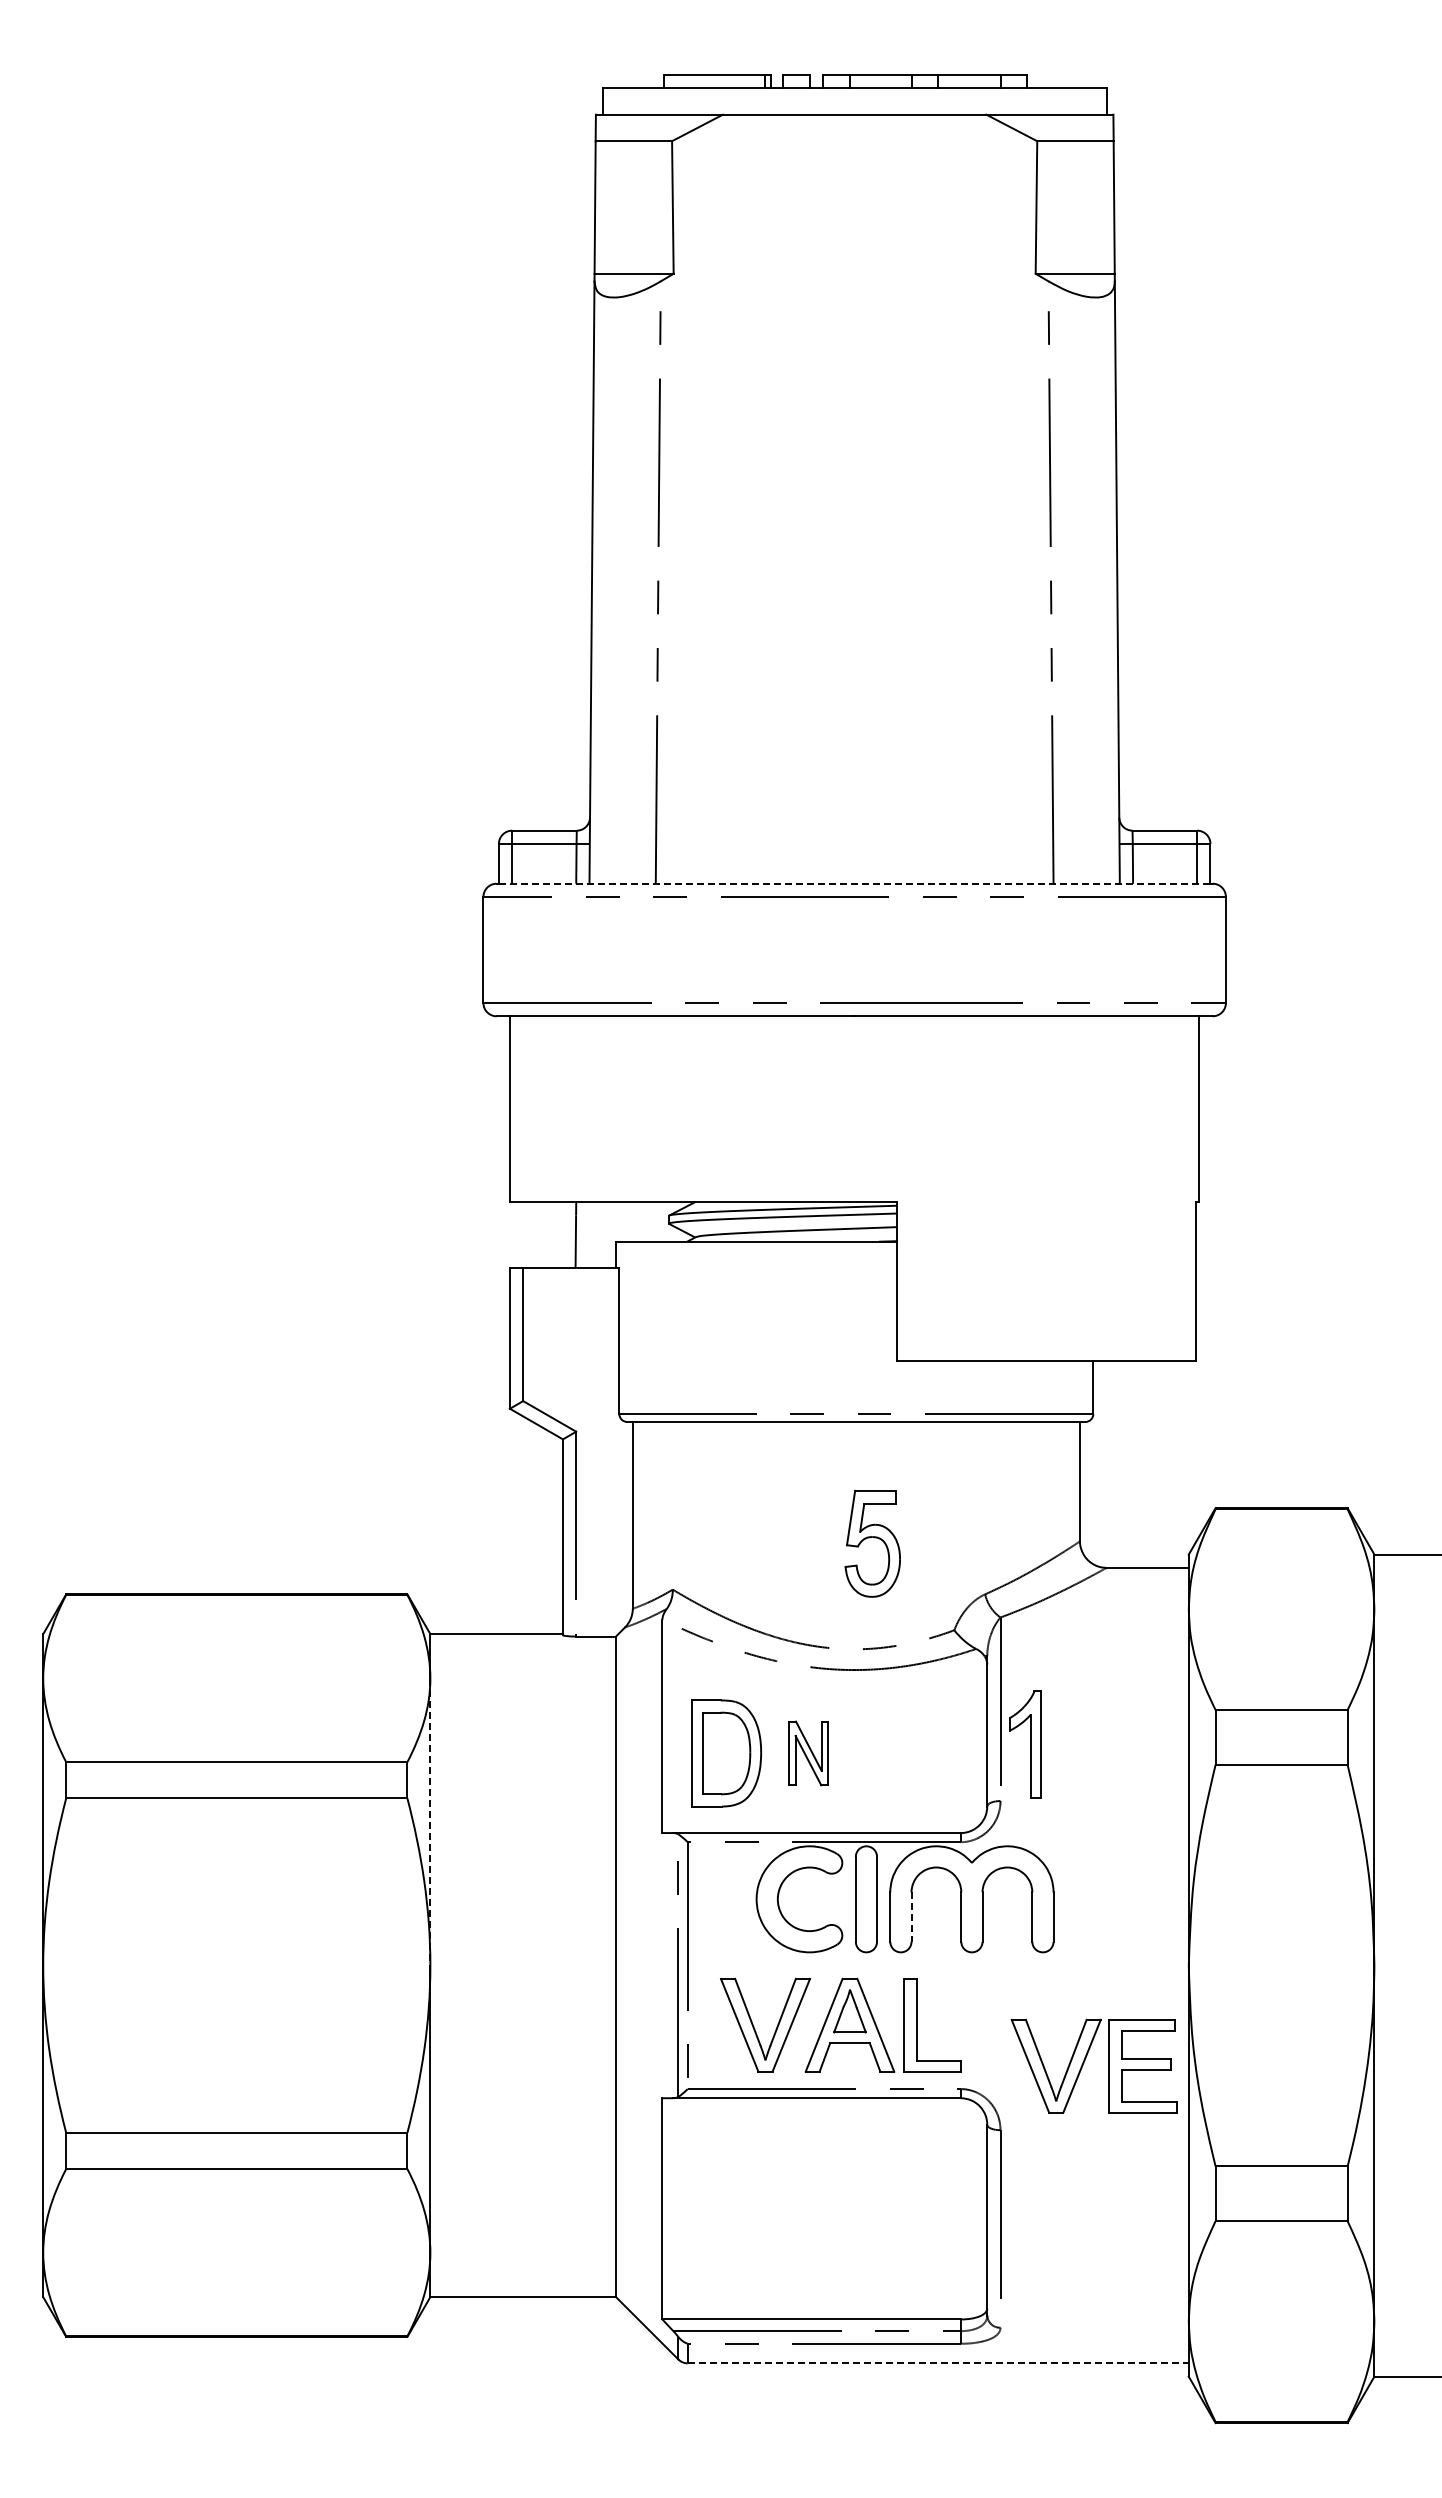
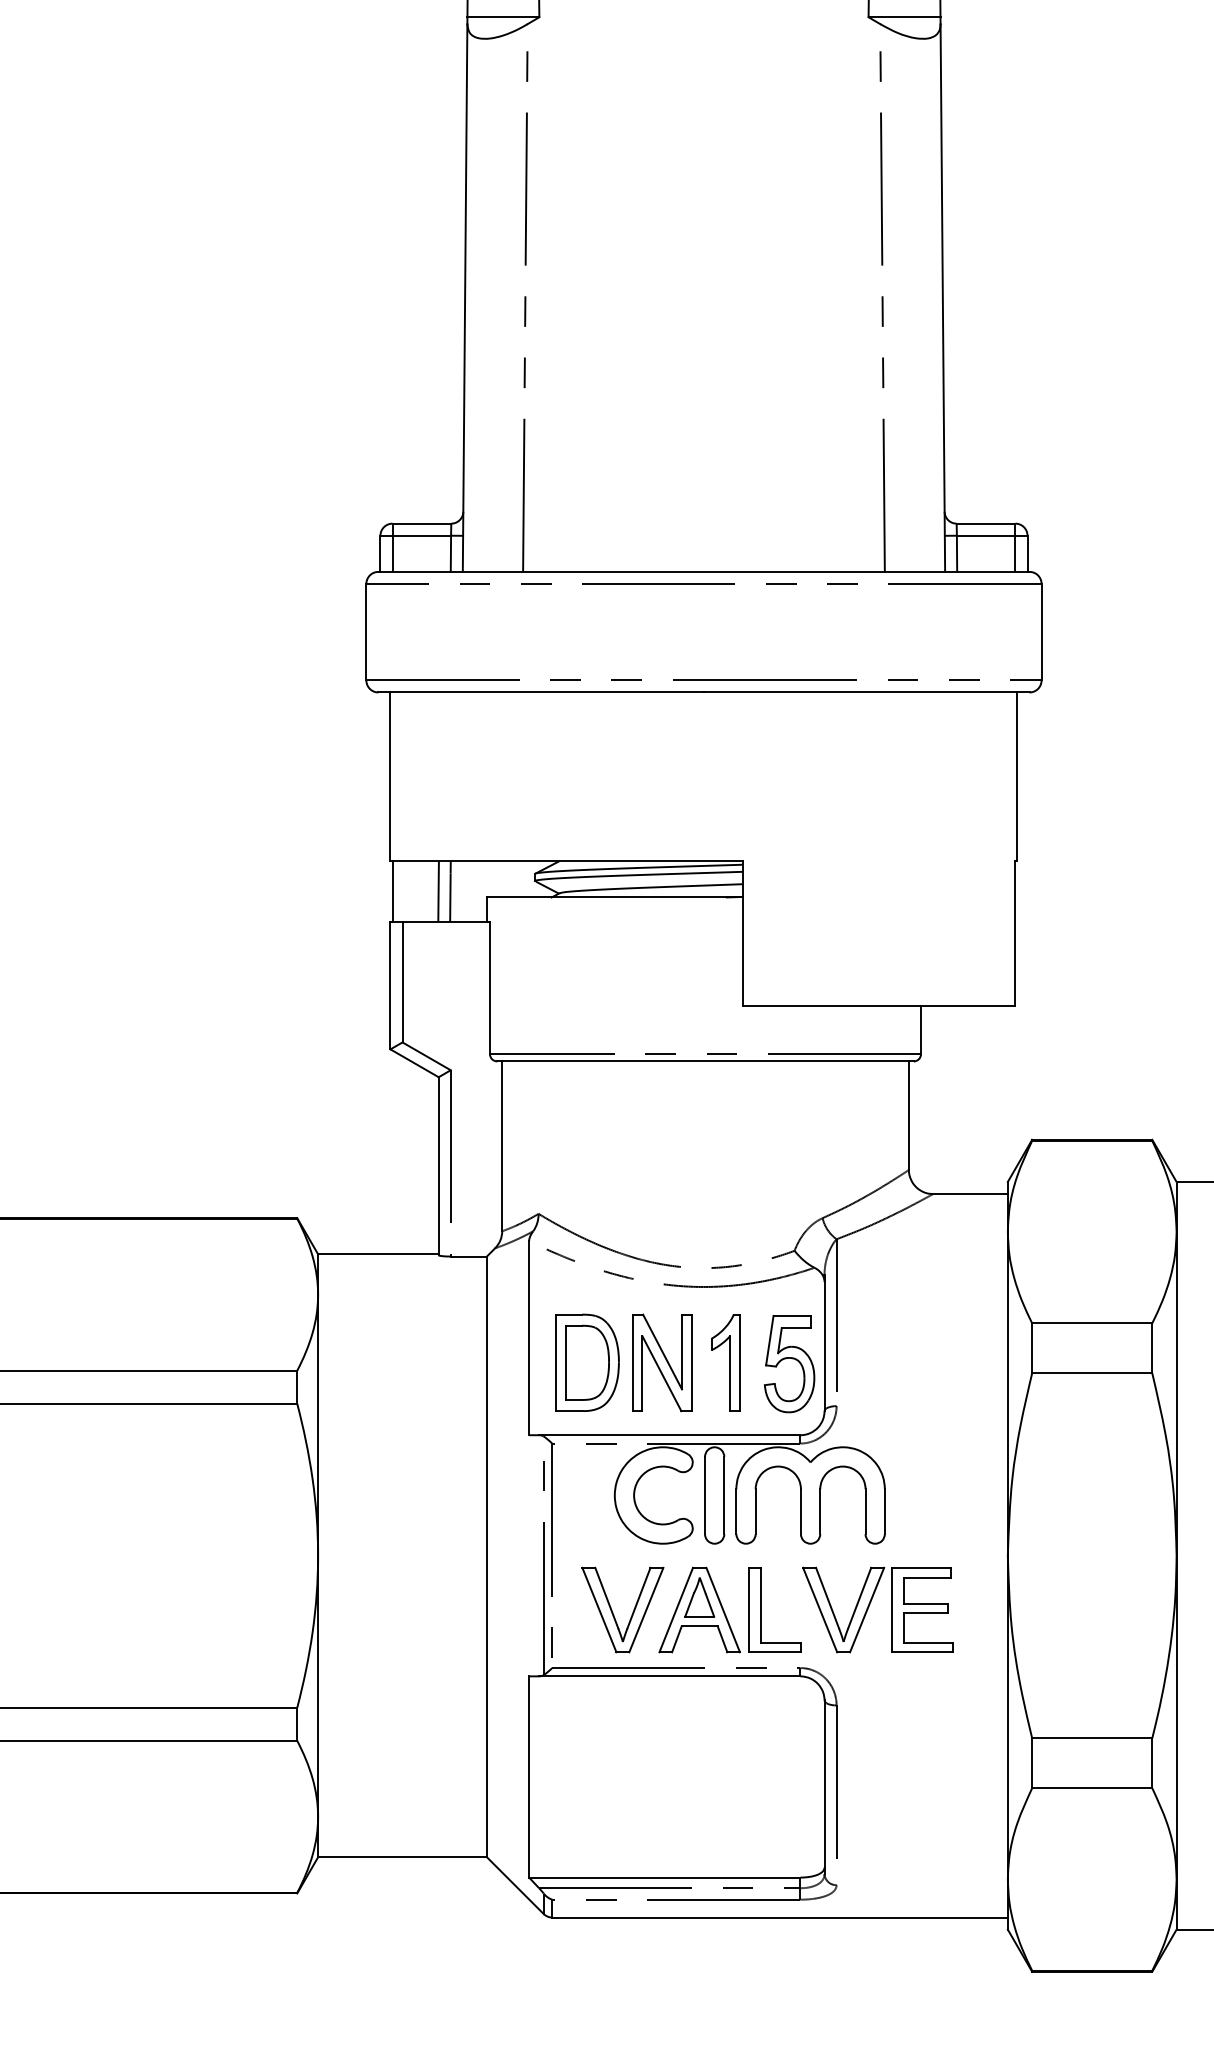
line: (854, 883) -> (703, 571), dashed -> solid
line: (512, 1234) -> (392, 890), added
line: (562, 1234) -> (438, 890), added
part: (872, 1543) -> (789, 1363), moved
part: (1025, 1744) -> (725, 1362), moved
part: (808, 1753) -> (661, 1362), size x1.67
line: (430, 1822) -> (318, 1425), dashed -> solid
line: (911, 1917) -> (755, 1512), dashed -> solid
part: (1084, 2063) -> (869, 1607), moved
line: (938, 2363) -> (780, 1917), dashed -> solid

